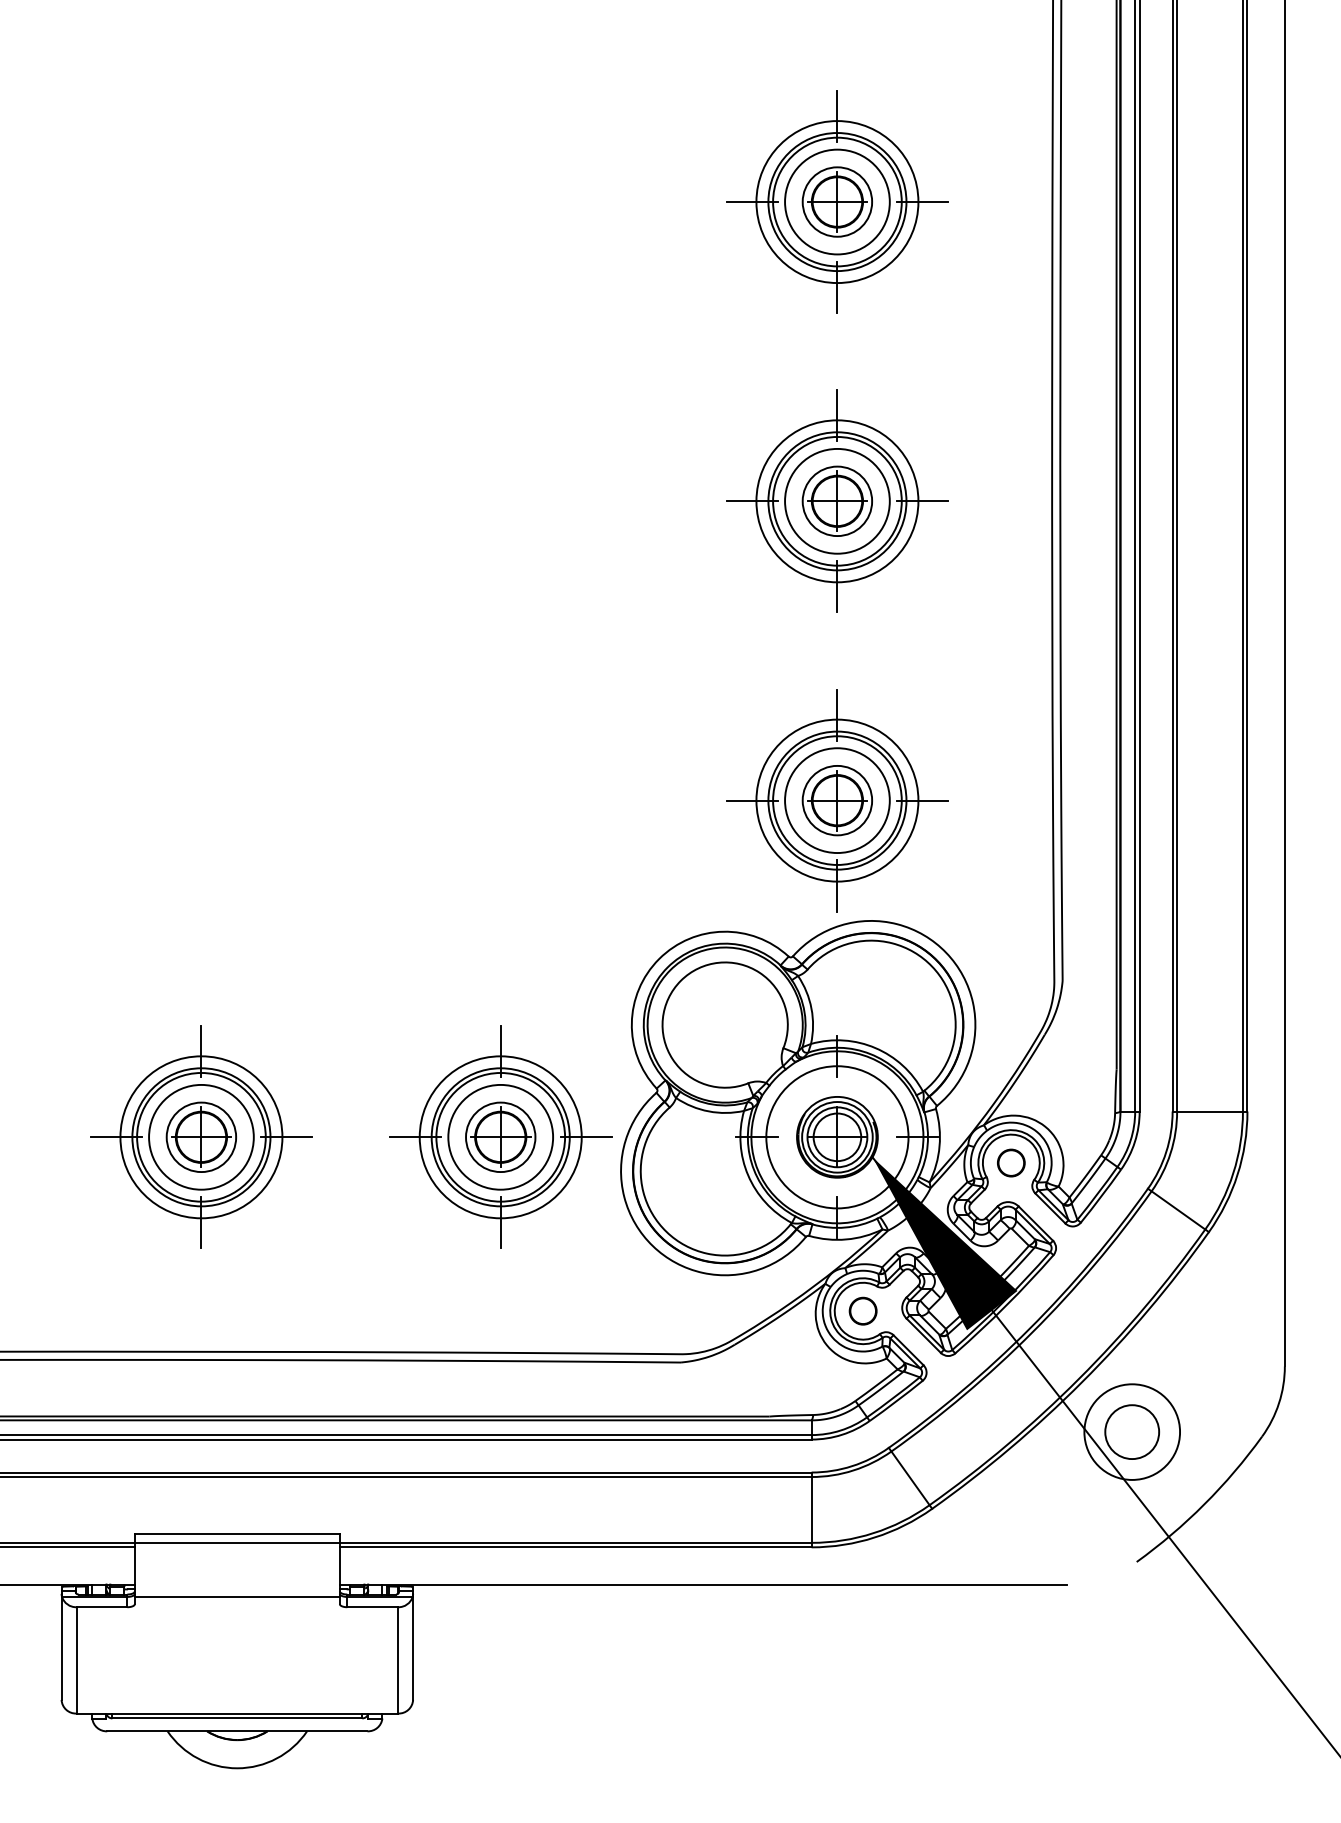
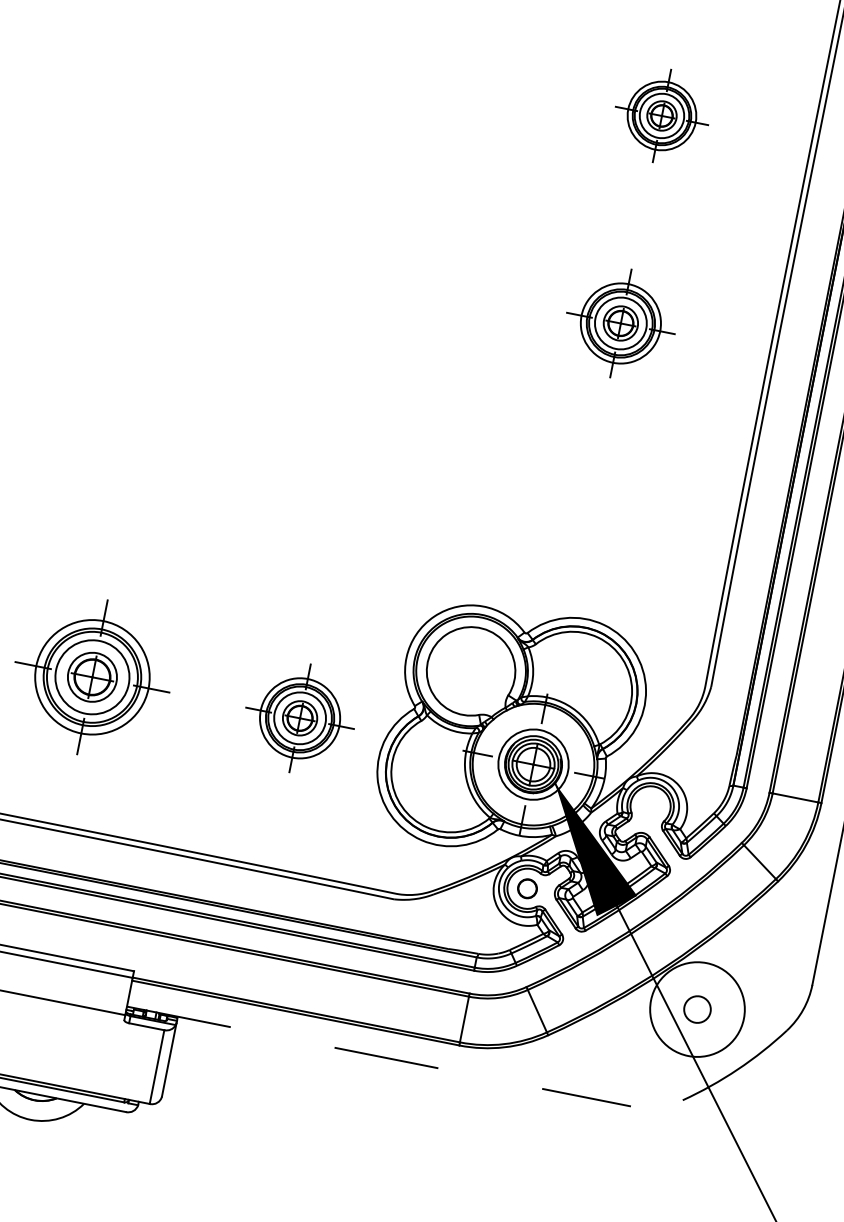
part: (837, 201) -> (662, 115), size x0.6
part: (837, 500) -> (621, 322), size x0.7
part: (837, 800) -> (579, 531), removed
part: (500, 1136) -> (299, 717), size x0.7
circle: (837, 1137) -> (533, 764), size x0.7
part: (1011, 1162) -> (650, 806), removed
circle: (1132, 1431) -> (697, 1009), size x1.4
circle: (1132, 1432) -> (697, 1009), size x0.7
line: (703, 1584) -> (379, 1056), solid -> dashed

